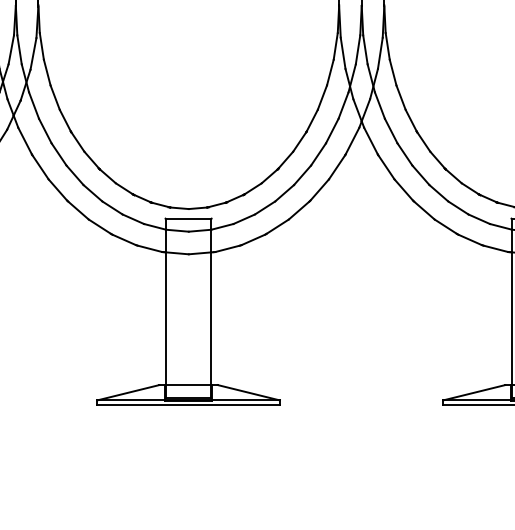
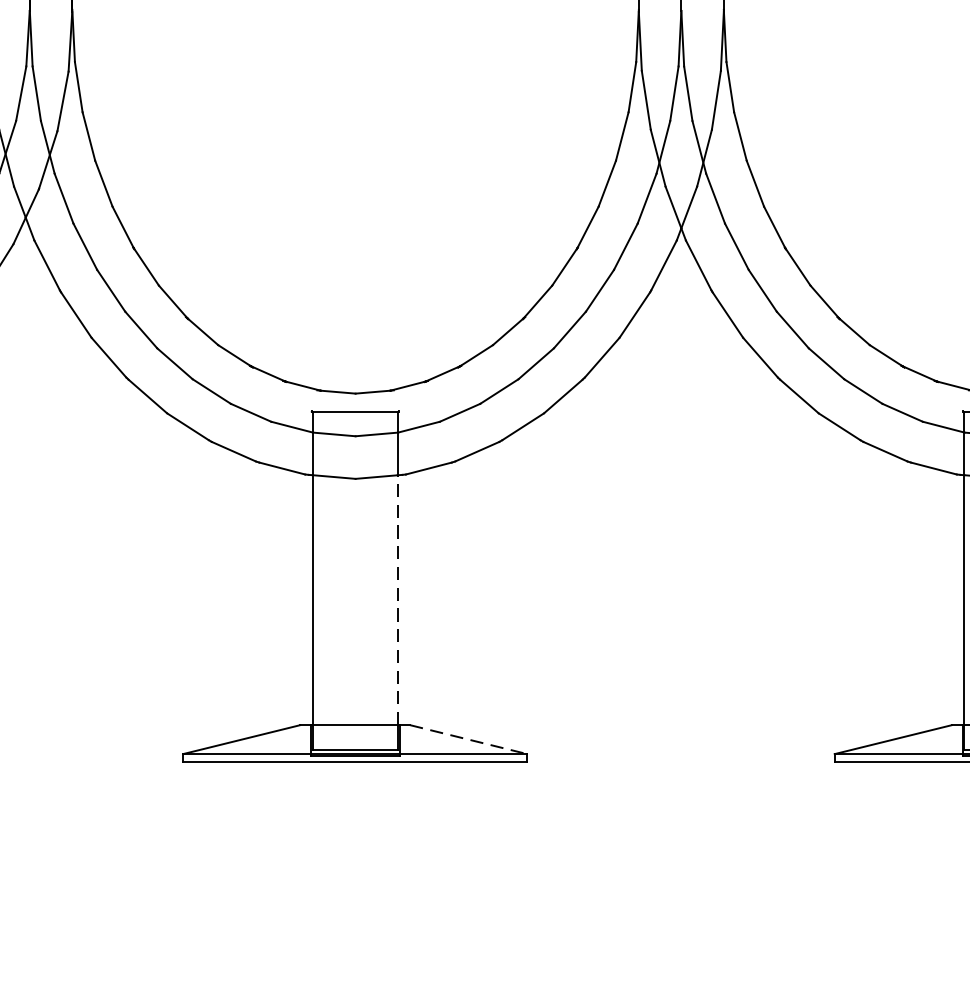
line: (211, 318) -> (398, 599), solid -> dashed
line: (249, 392) -> (469, 739), solid -> dashed

